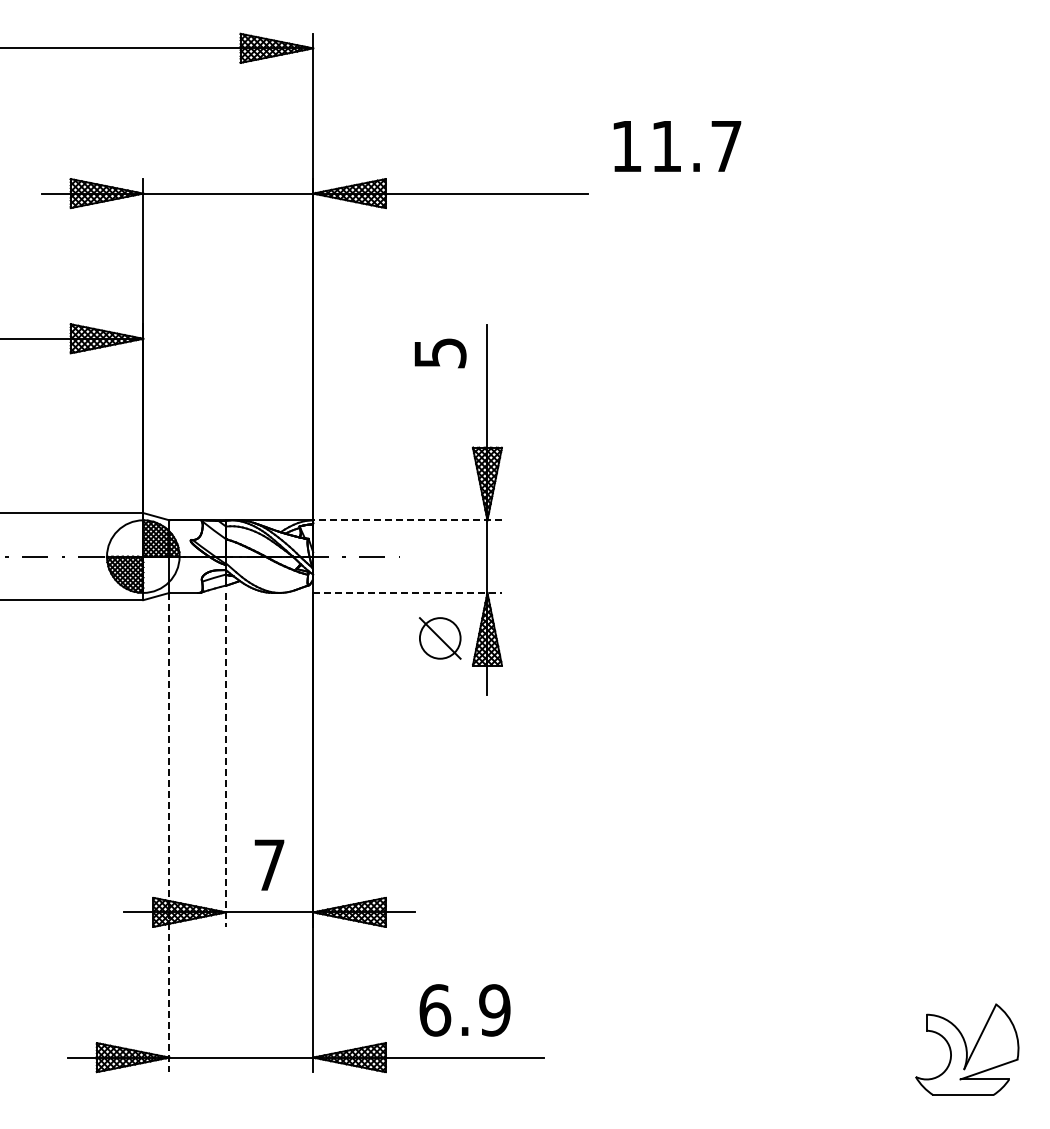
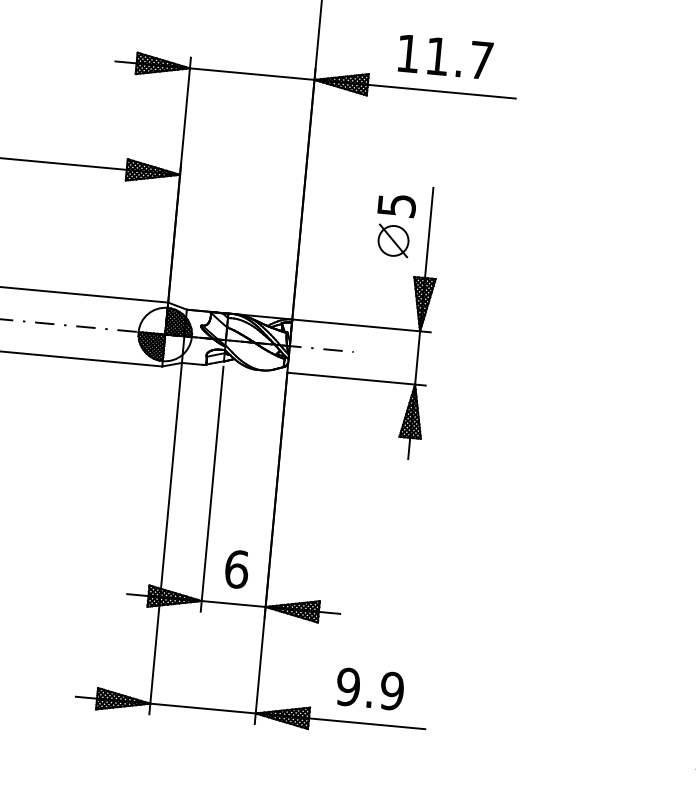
text: (677, 146) -> (445, 57), moved
line: (407, 520) -> (361, 326), dashed -> solid
line: (408, 592) -> (357, 378), dashed -> solid
part: (440, 638) -> (393, 241), moved
line: (226, 759) -> (212, 488), dashed -> solid
line: (169, 832) -> (165, 538), dashed -> solid
text: (269, 865) -> (236, 569), 7 -> 6
text: (435, 1010) -> (348, 687), 6.9 -> 9.9

